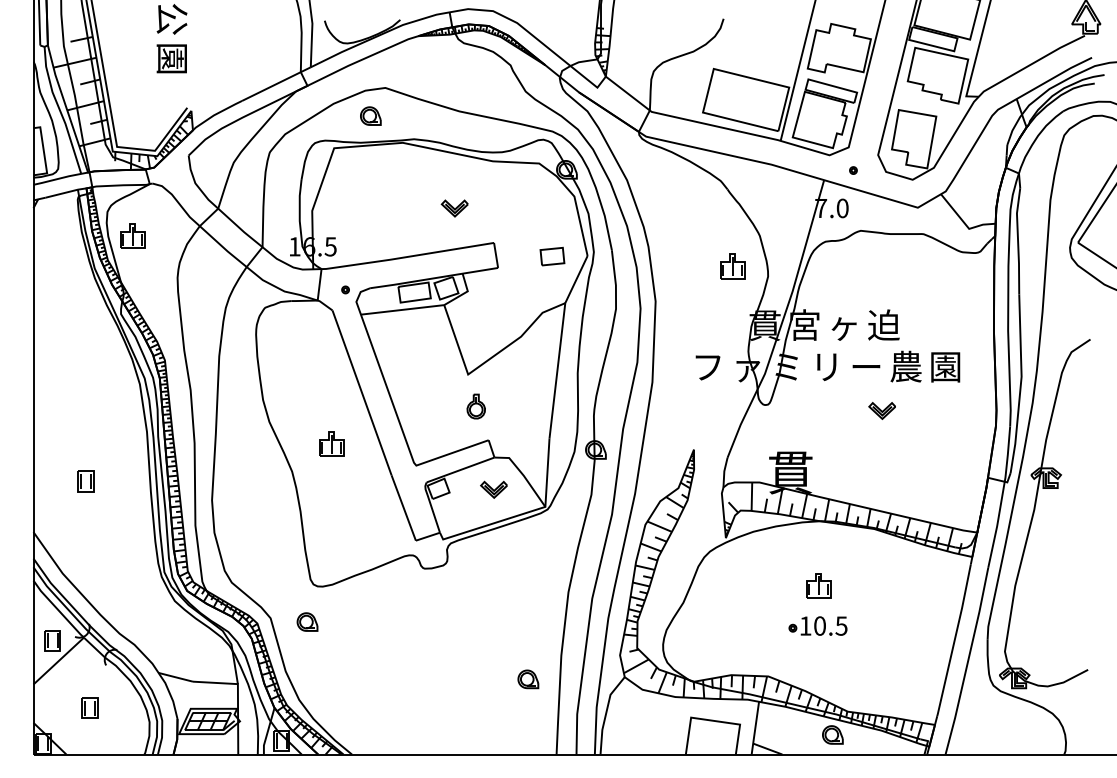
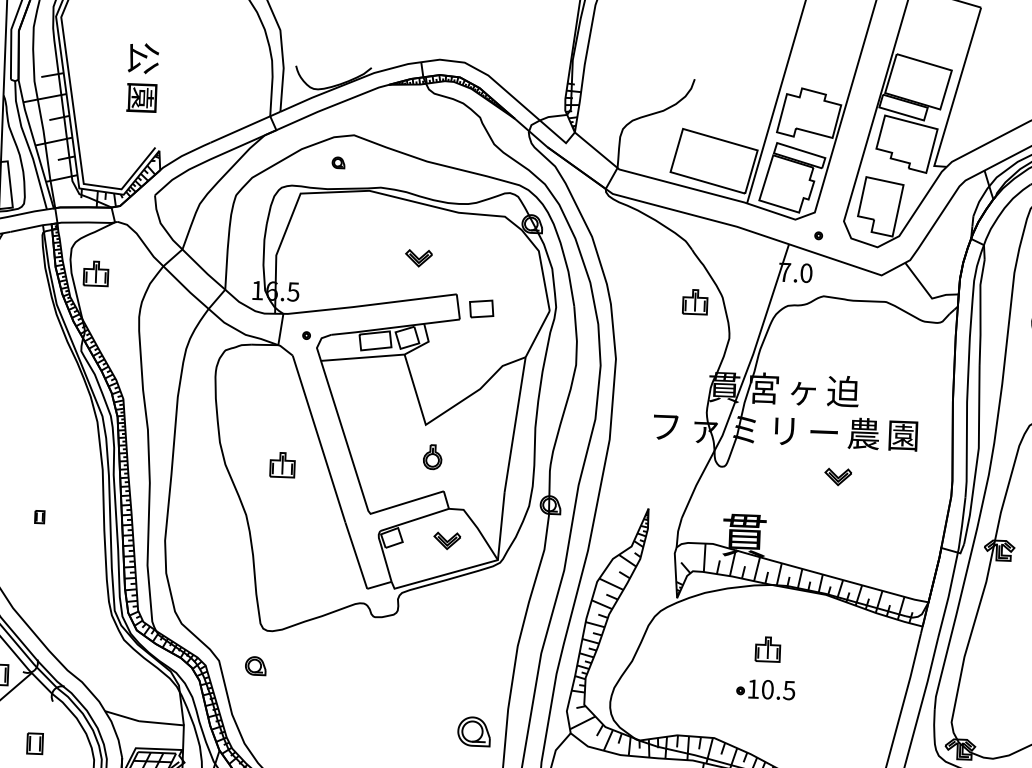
part: (370, 115) -> (338, 162), size x0.6
part: (552, 256) -> (481, 308), moved
part: (732, 266) -> (695, 302), moved
part: (331, 443) -> (282, 464), moved
part: (85, 481) -> (39, 517), size x0.6
part: (528, 679) -> (474, 731), size x1.6

